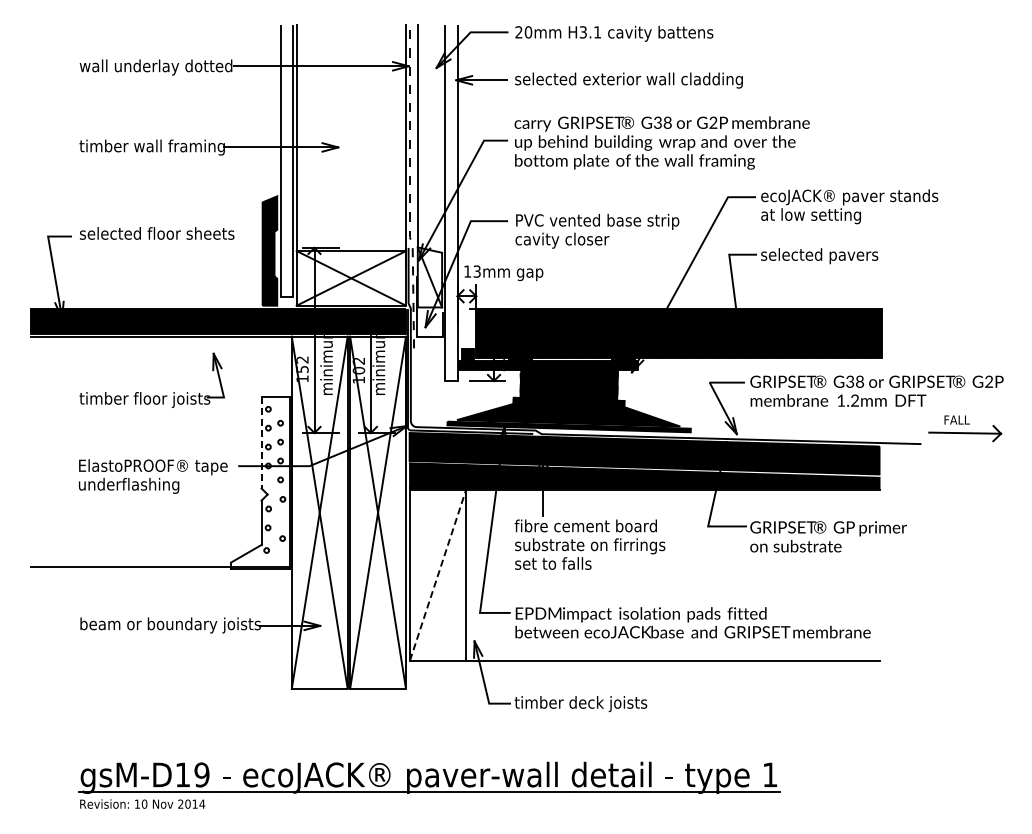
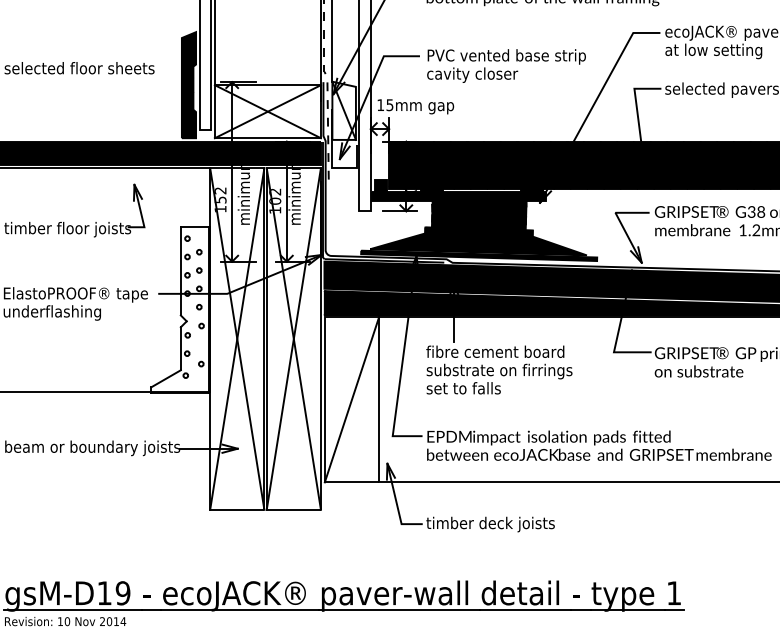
text: (477, 270) -> (390, 104), 13mm -> 15mm
line: (261, 442) -> (180, 270), dashed -> solid
line: (437, 575) -> (351, 399), dashed -> solid

